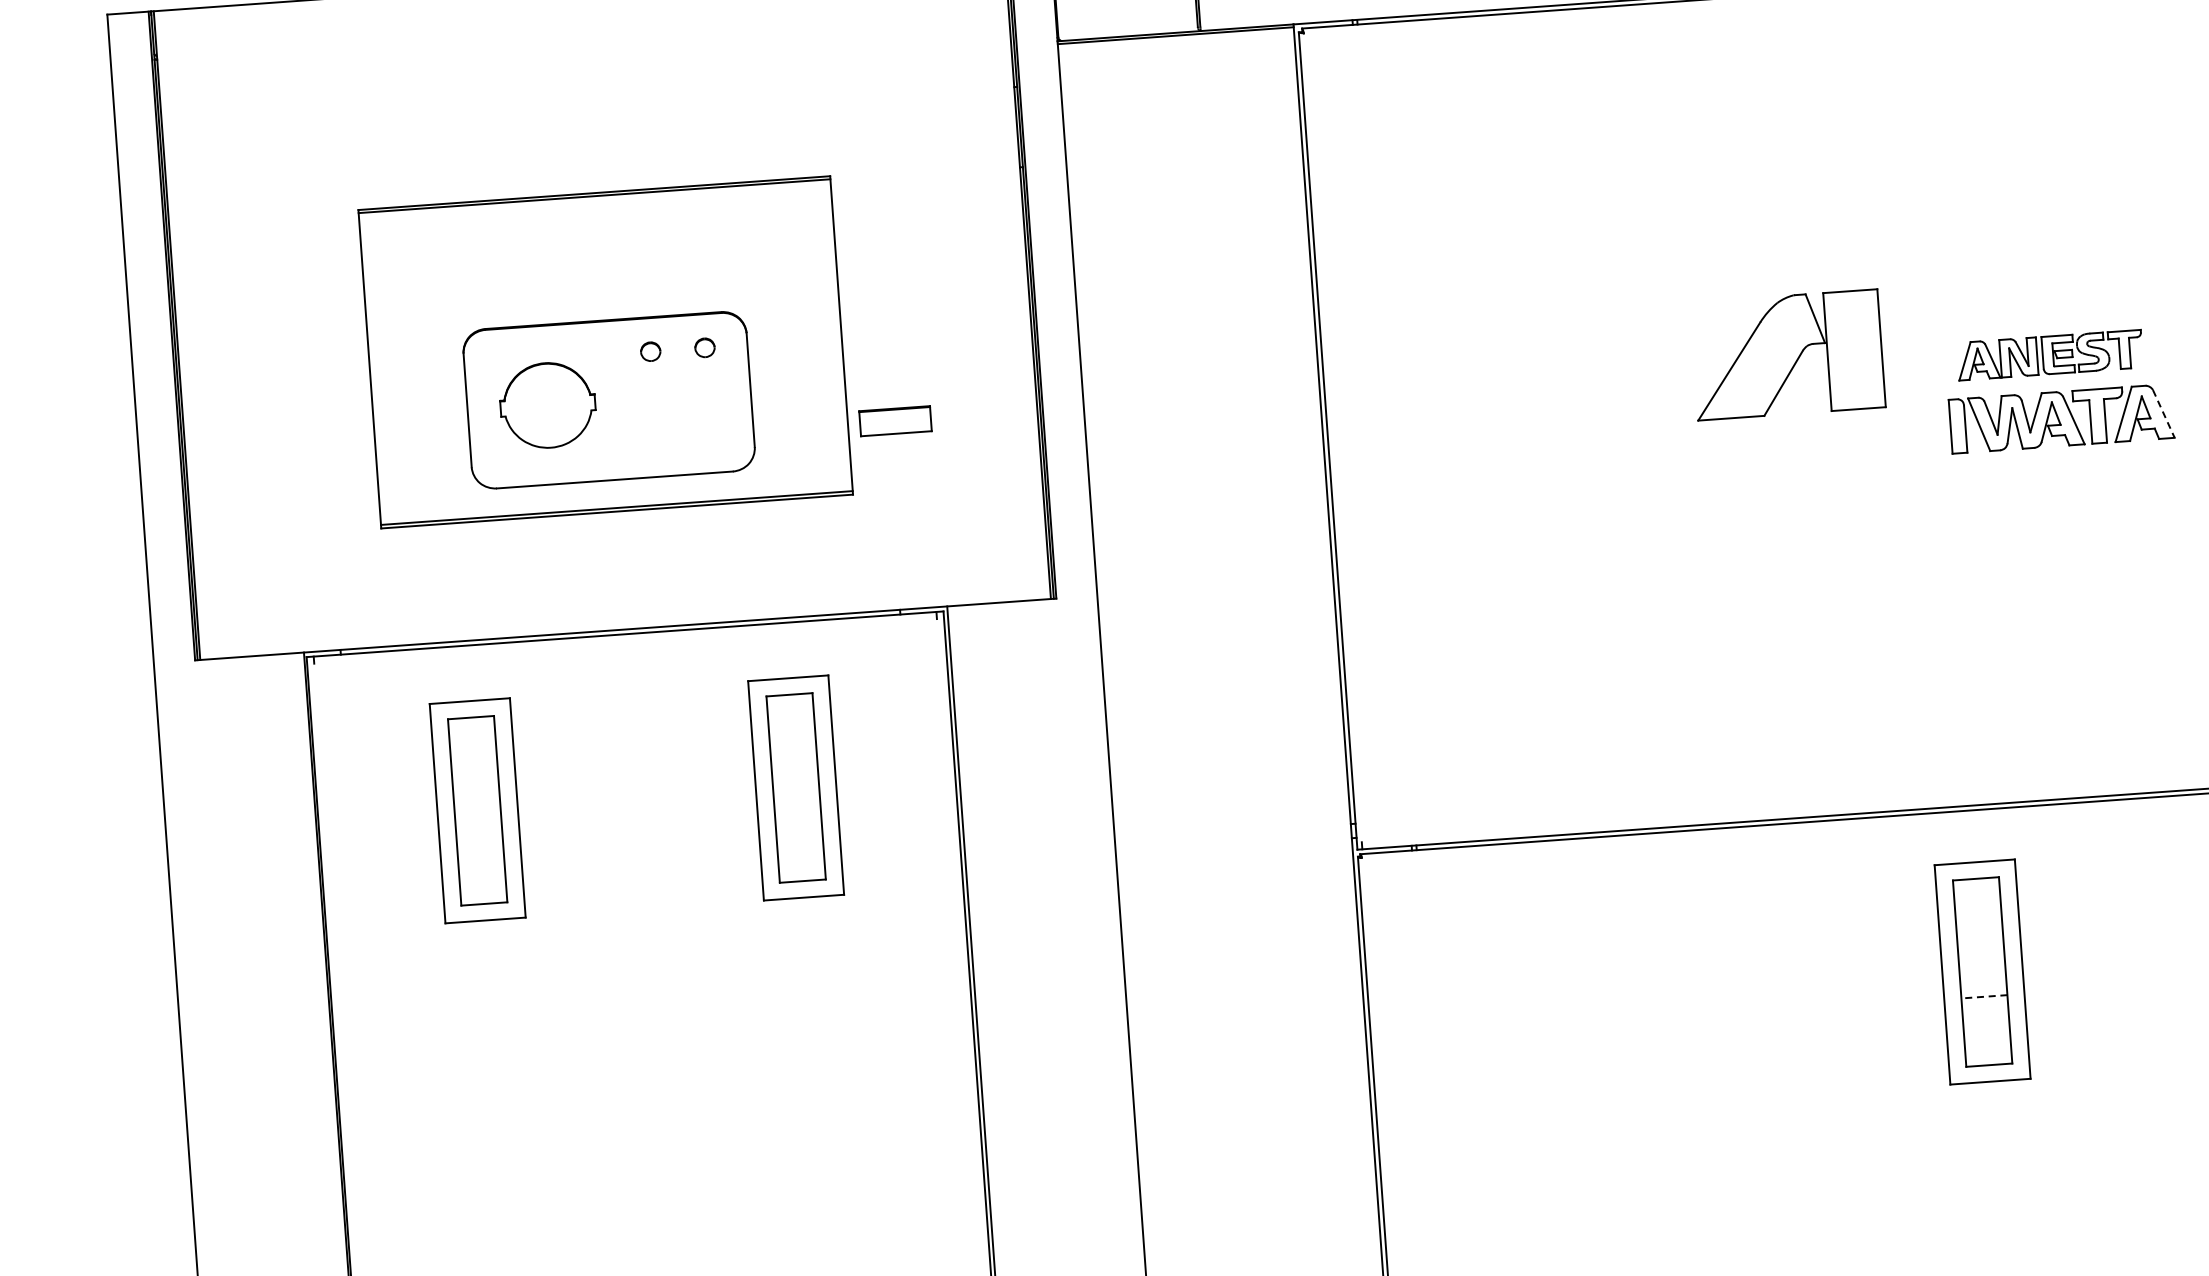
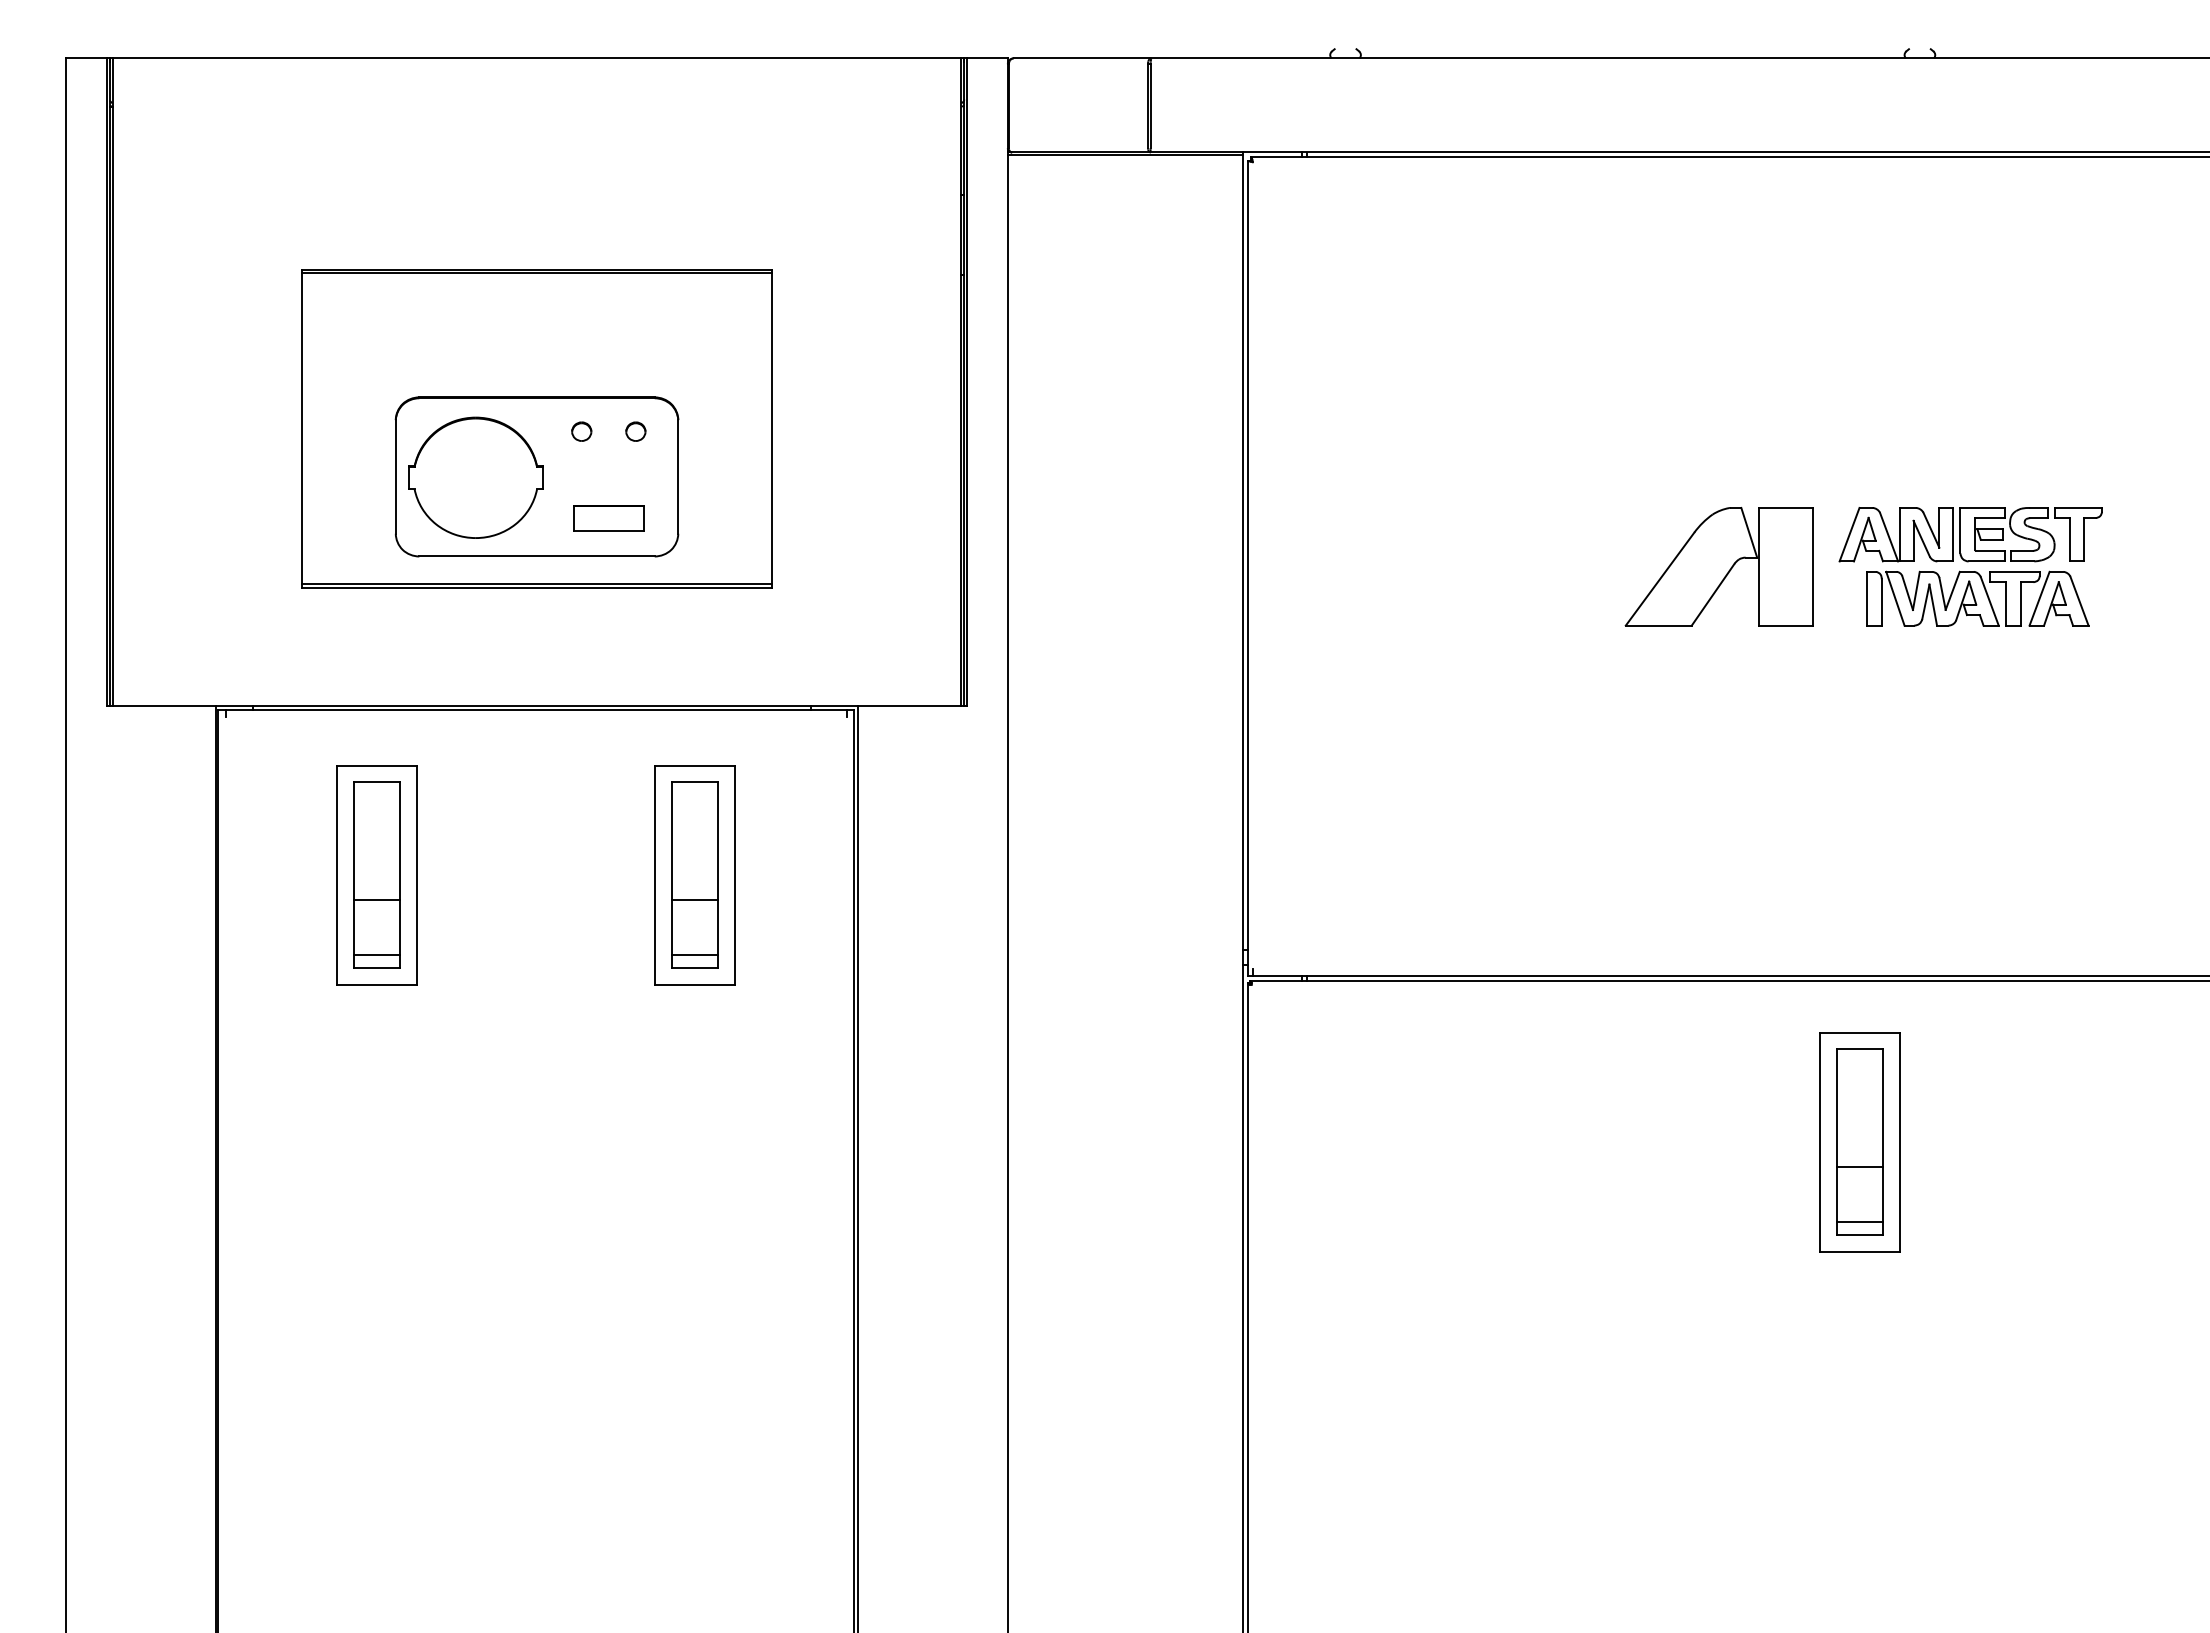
part: (1786, 354) -> (1718, 566), moved
part: (2049, 354) -> (1970, 534), size x1.43
part: (547, 405) -> (475, 477), size x1.43
line: (2163, 414) -> (2079, 601), dashed -> solid
part: (895, 421) -> (608, 518), moved
line: (798, 812) -> (695, 899), added
line: (479, 835) -> (377, 899), added
line: (802, 867) -> (695, 954), added
line: (483, 890) -> (377, 954), added
line: (1984, 997) -> (1859, 1167), dashed -> solid
line: (1988, 1052) -> (1859, 1222), added

